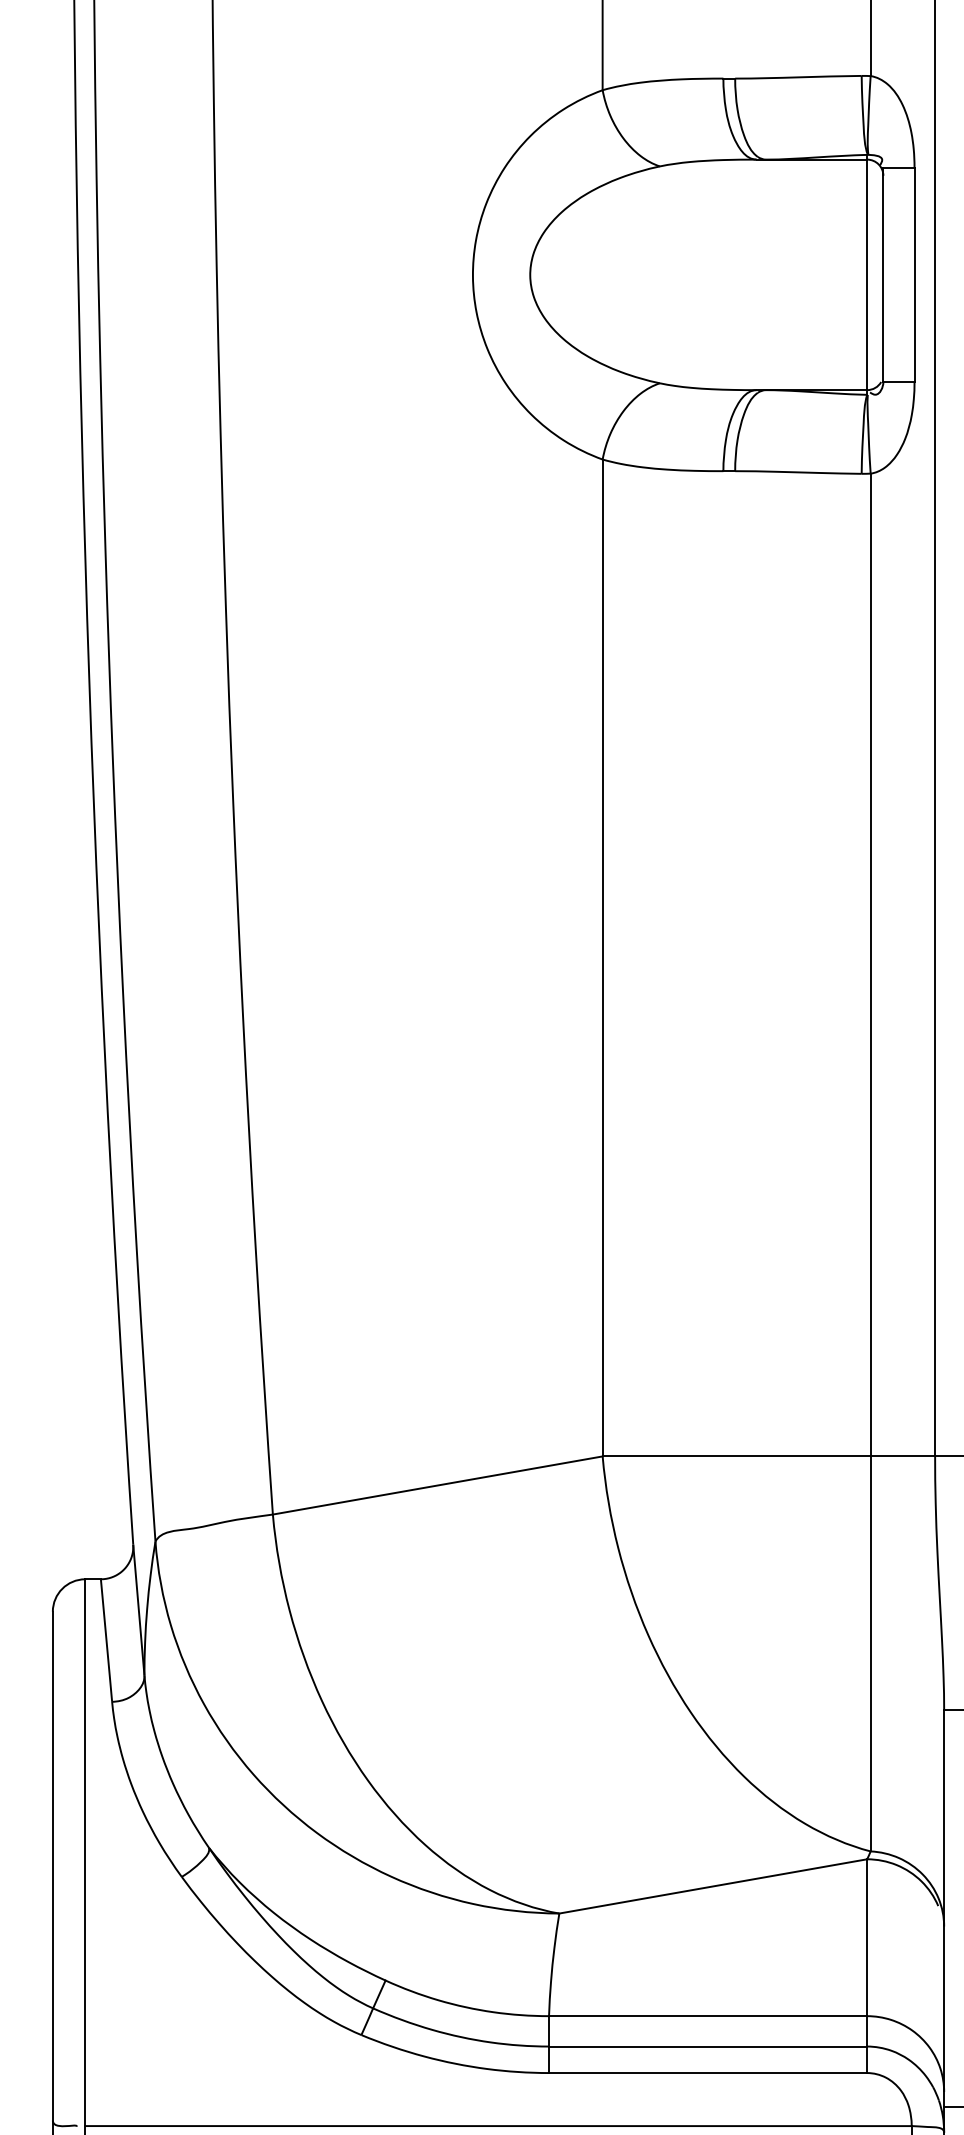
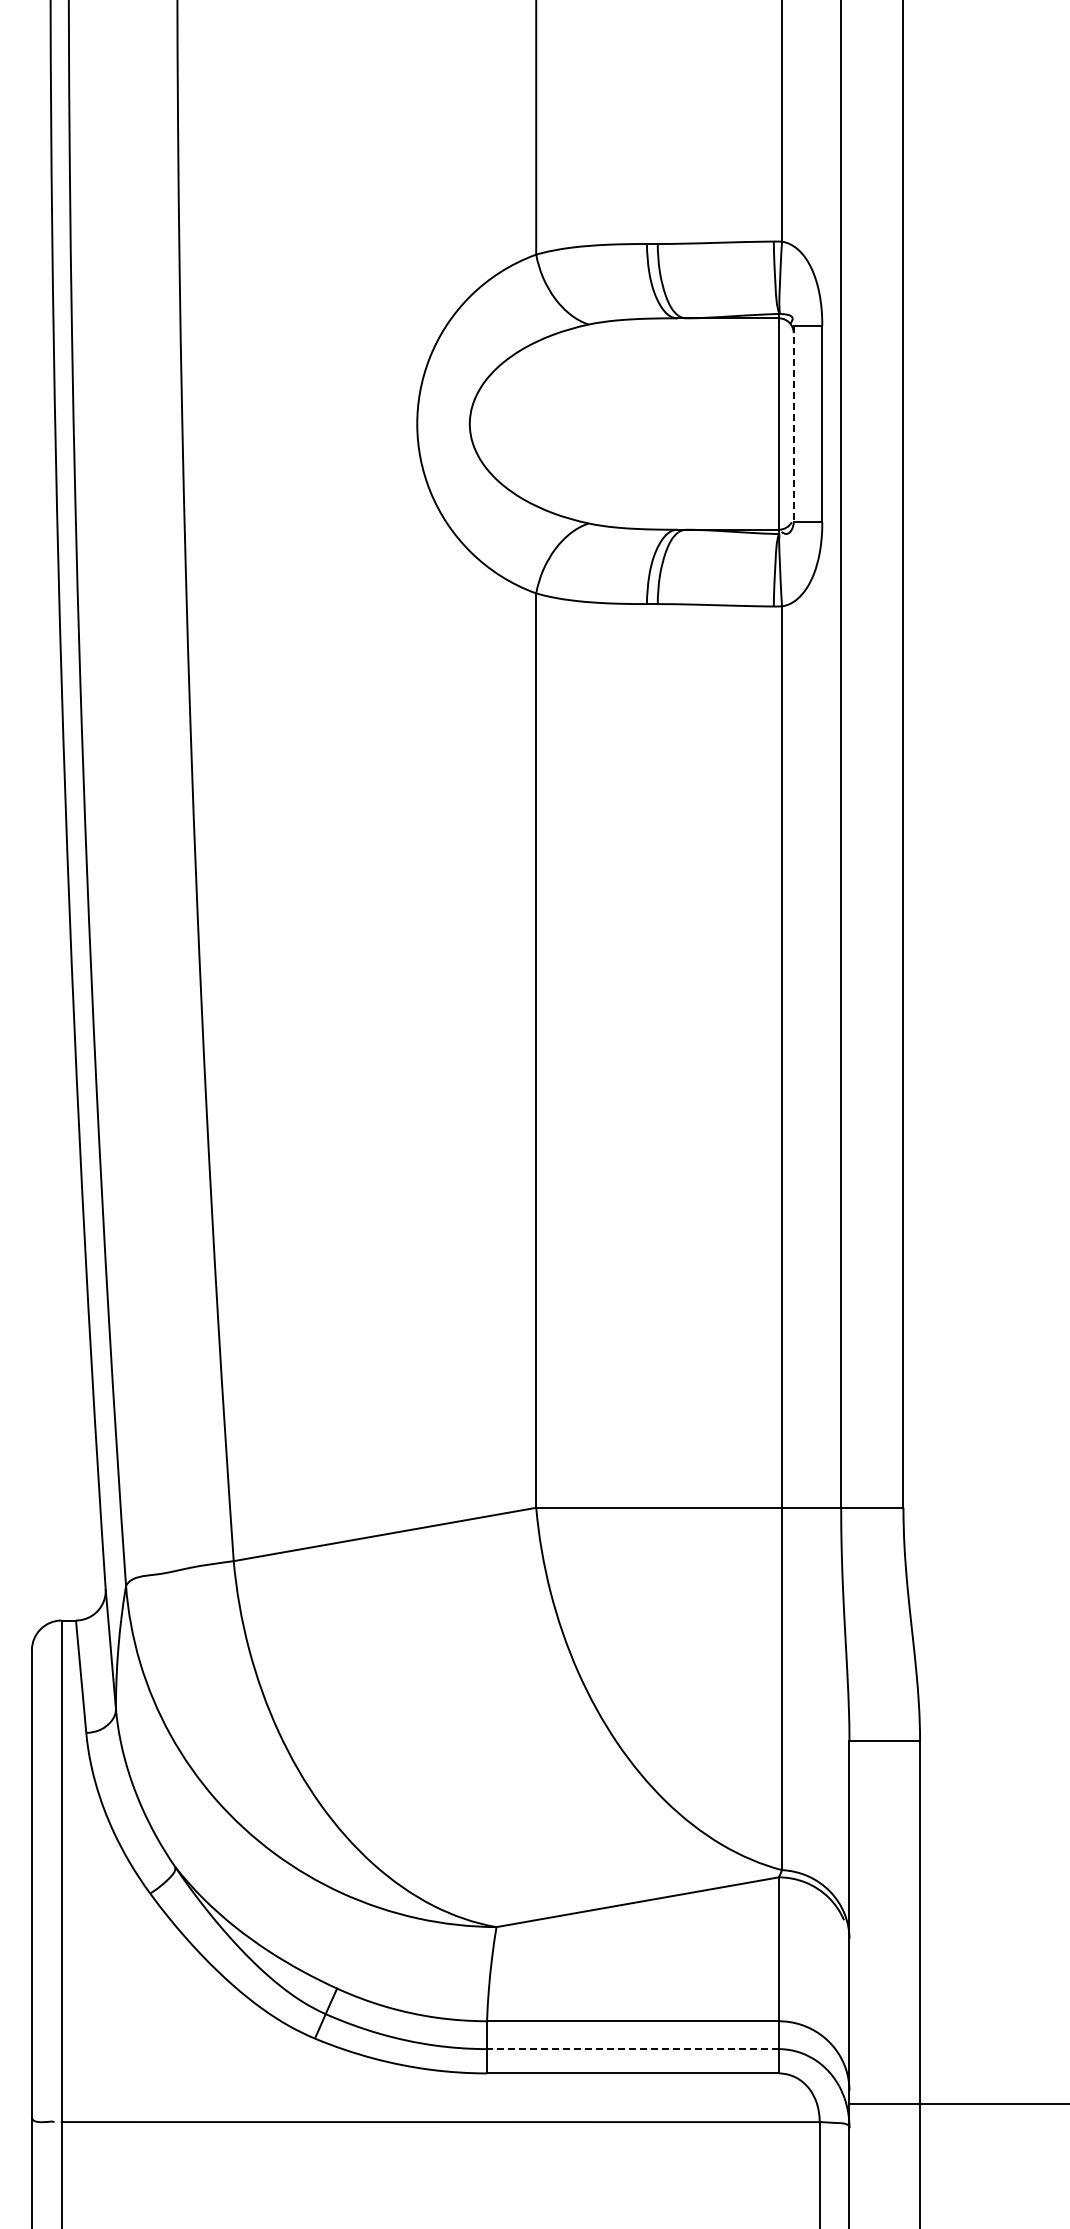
line: (883, 275) -> (793, 424), solid -> dashed
line: (707, 2046) -> (632, 2049), solid -> dashed

